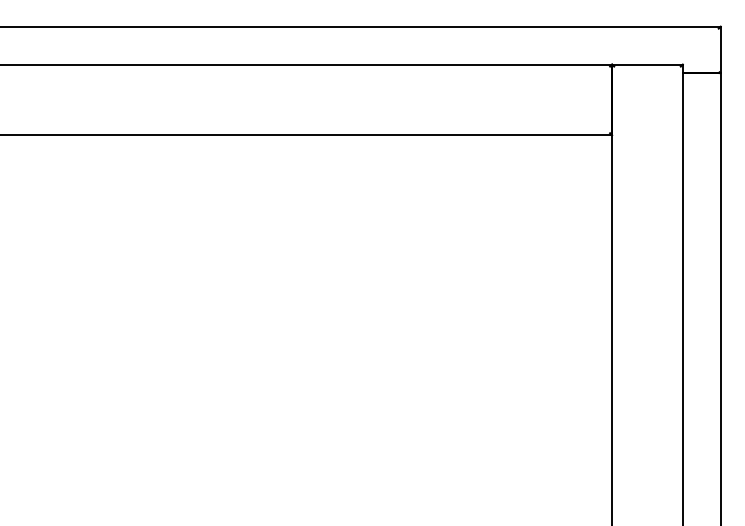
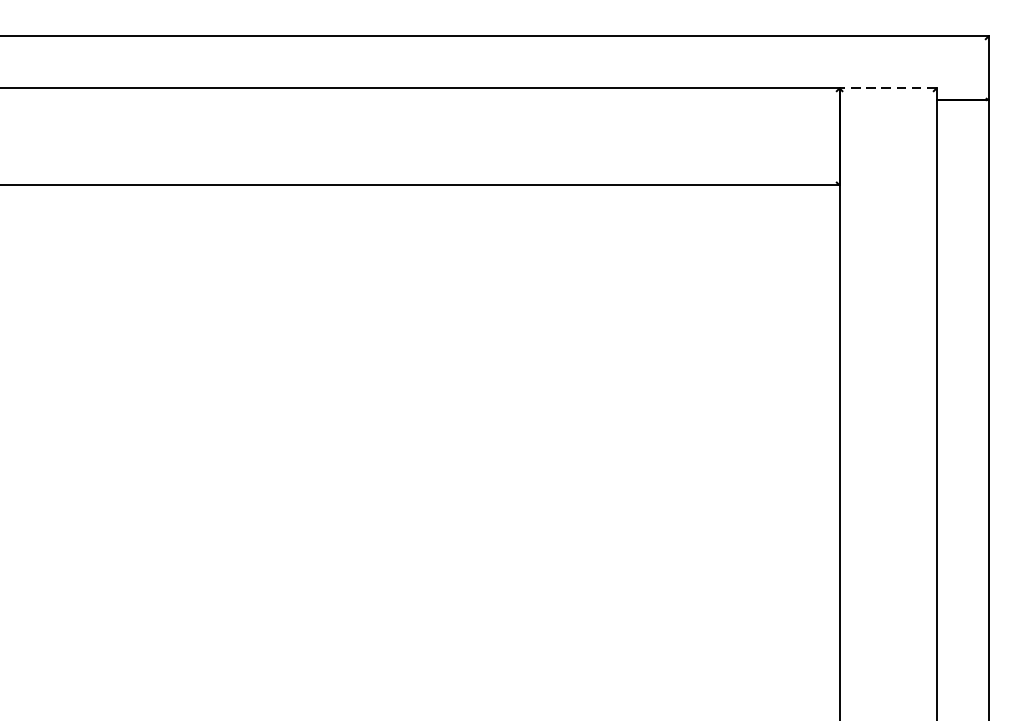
line: (647, 64) -> (888, 88), solid -> dashed

